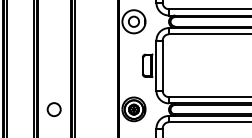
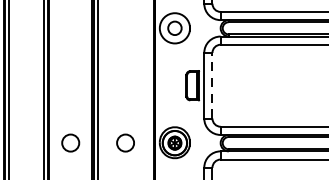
line: (162, 65) -> (212, 85), solid -> dashed
circle: (95, 109) -> (124, 142), added

